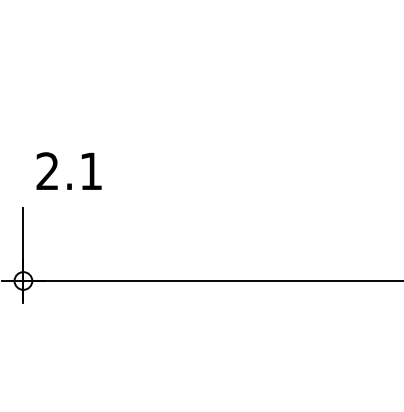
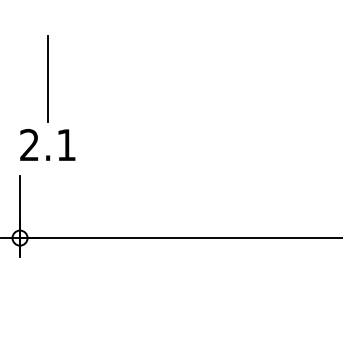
line: (56, 93) -> (48, 79), added
text: (68, 170) -> (47, 144), moved

